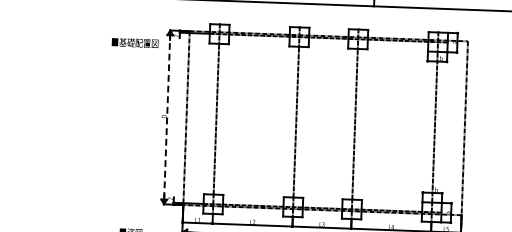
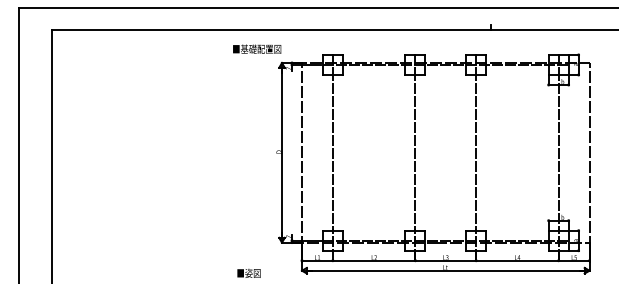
text: (135, 42) -> (257, 48), moved
line: (167, 117) -> (282, 152), dashed -> solid

